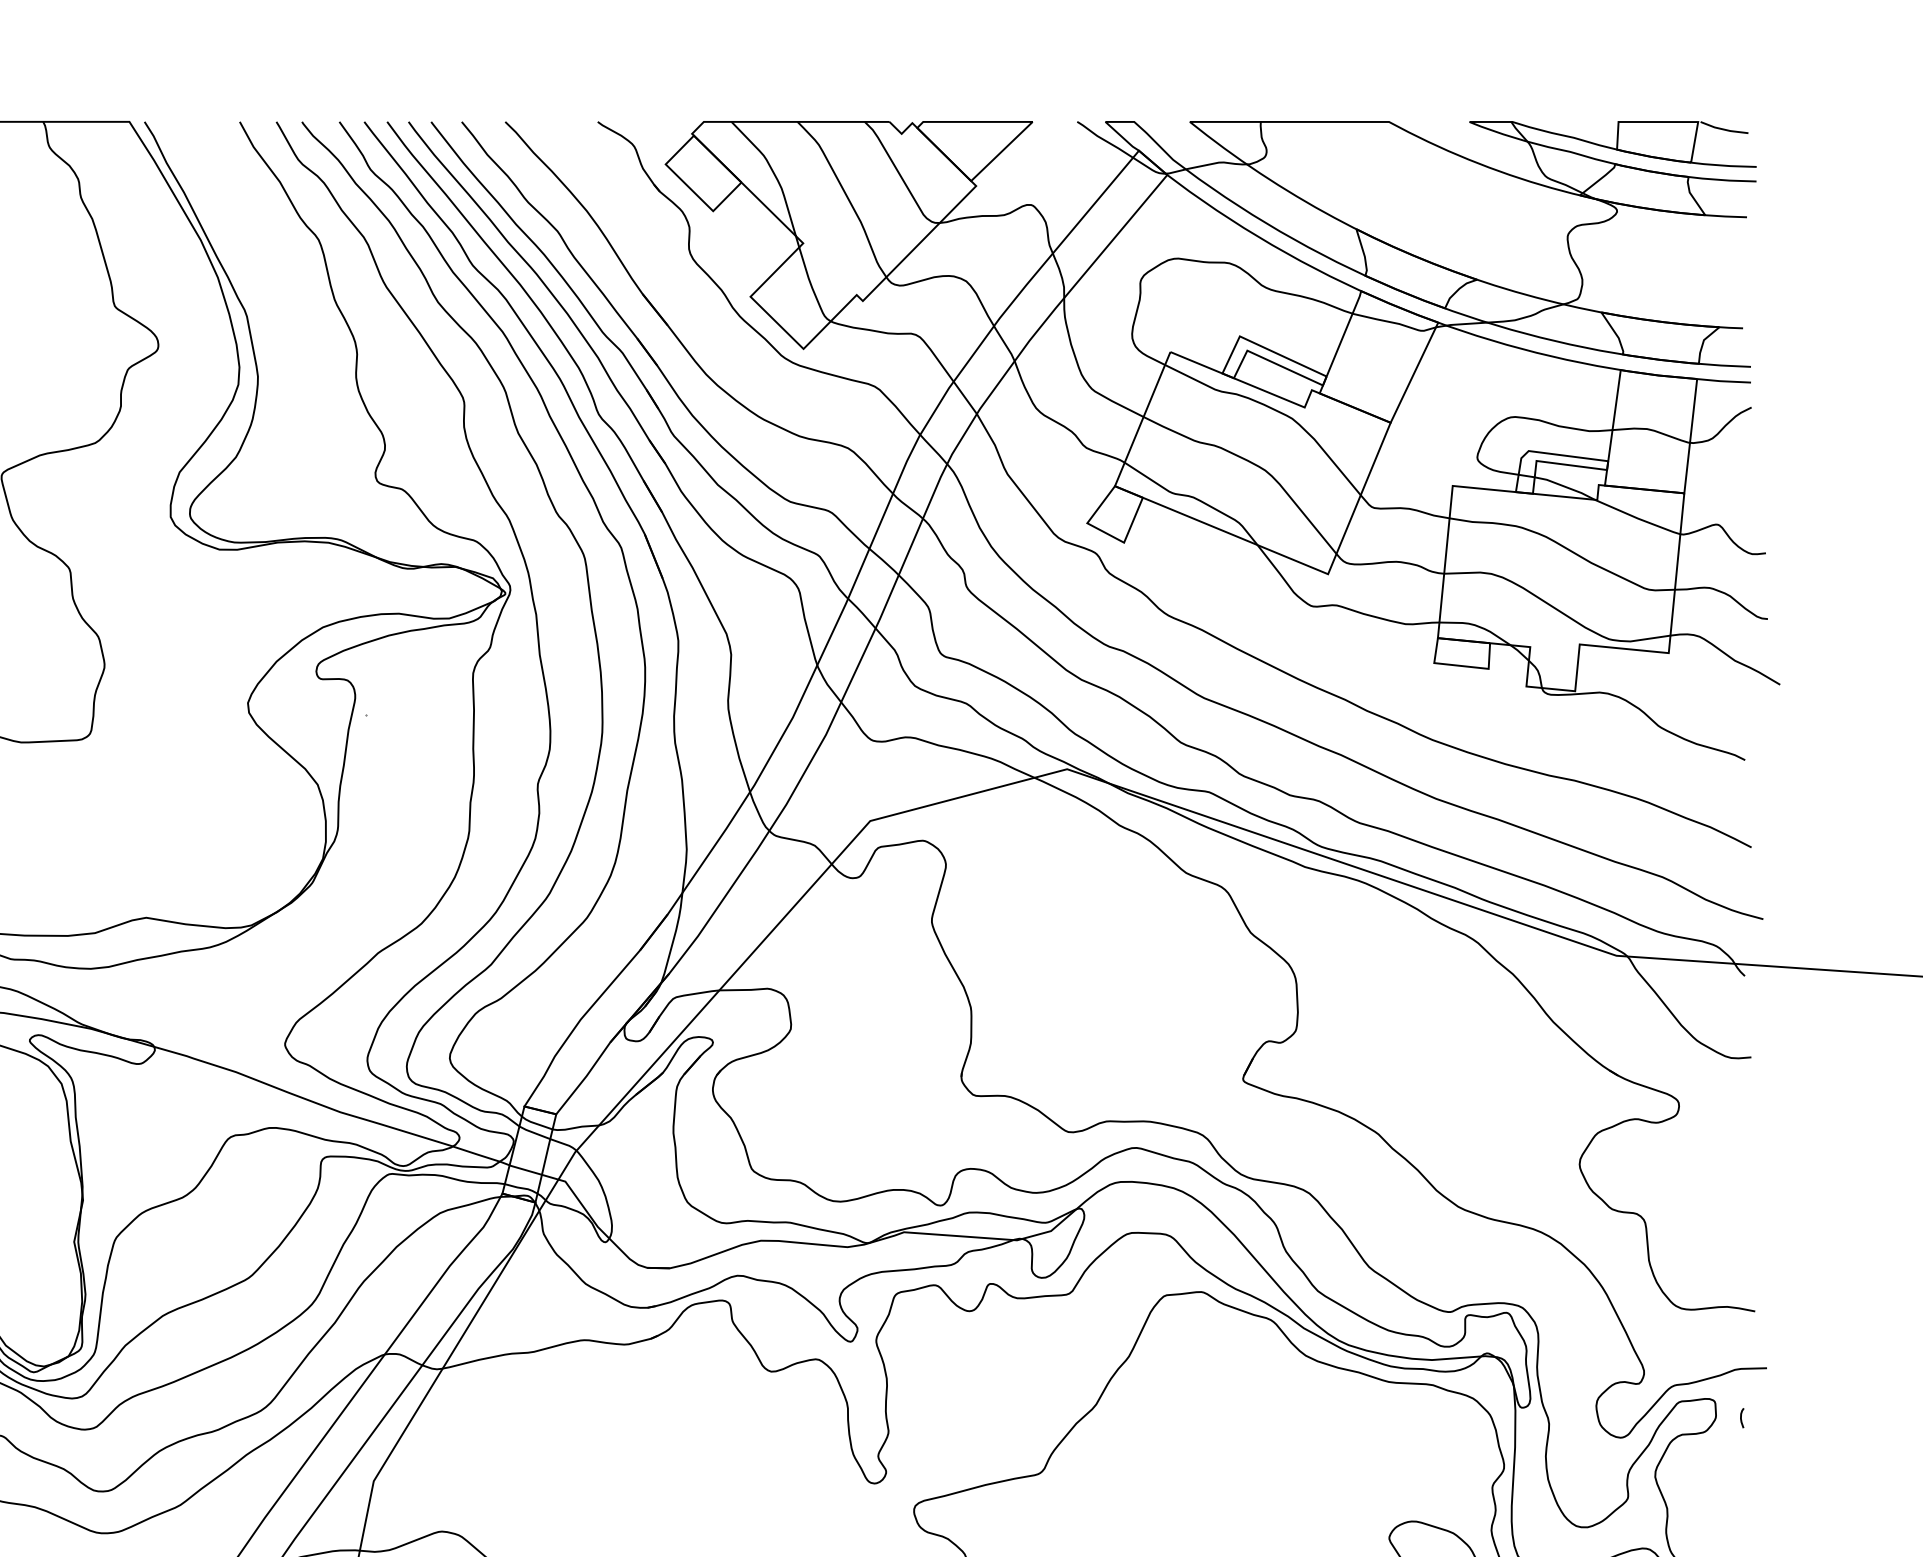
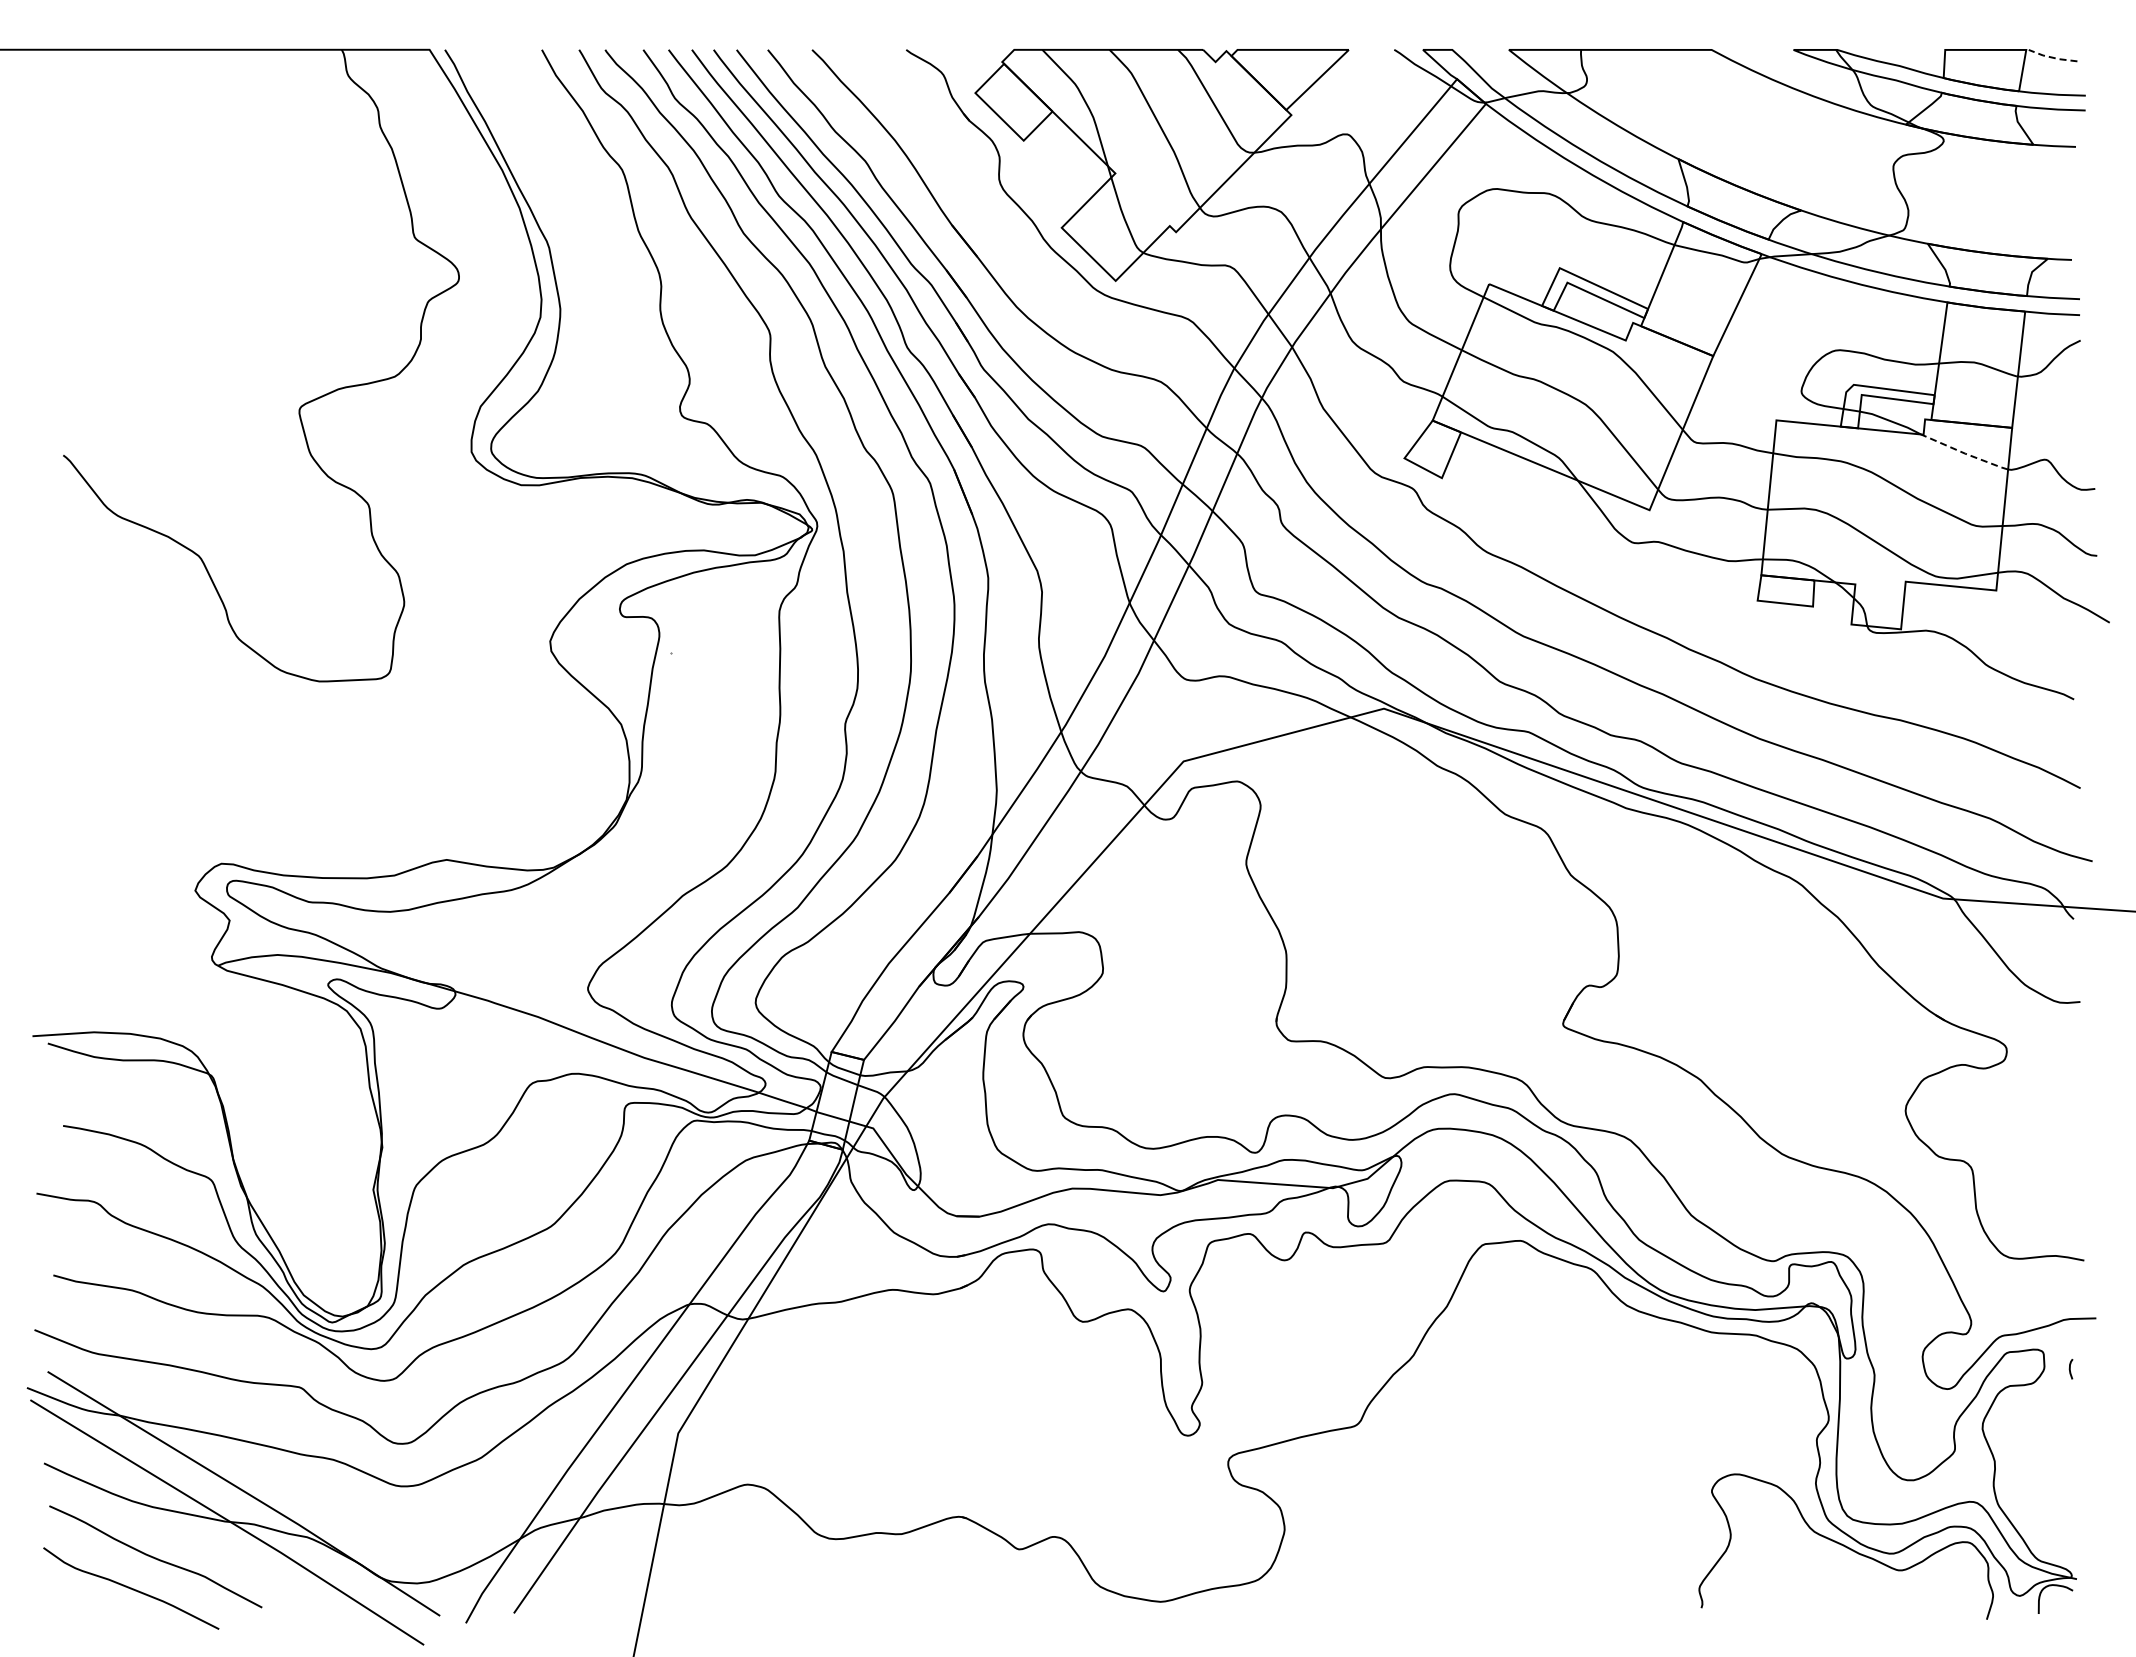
line: (1723, 129) -> (2052, 57), solid -> dashed
line: (1638, 518) -> (1965, 453), solid -> dashed

